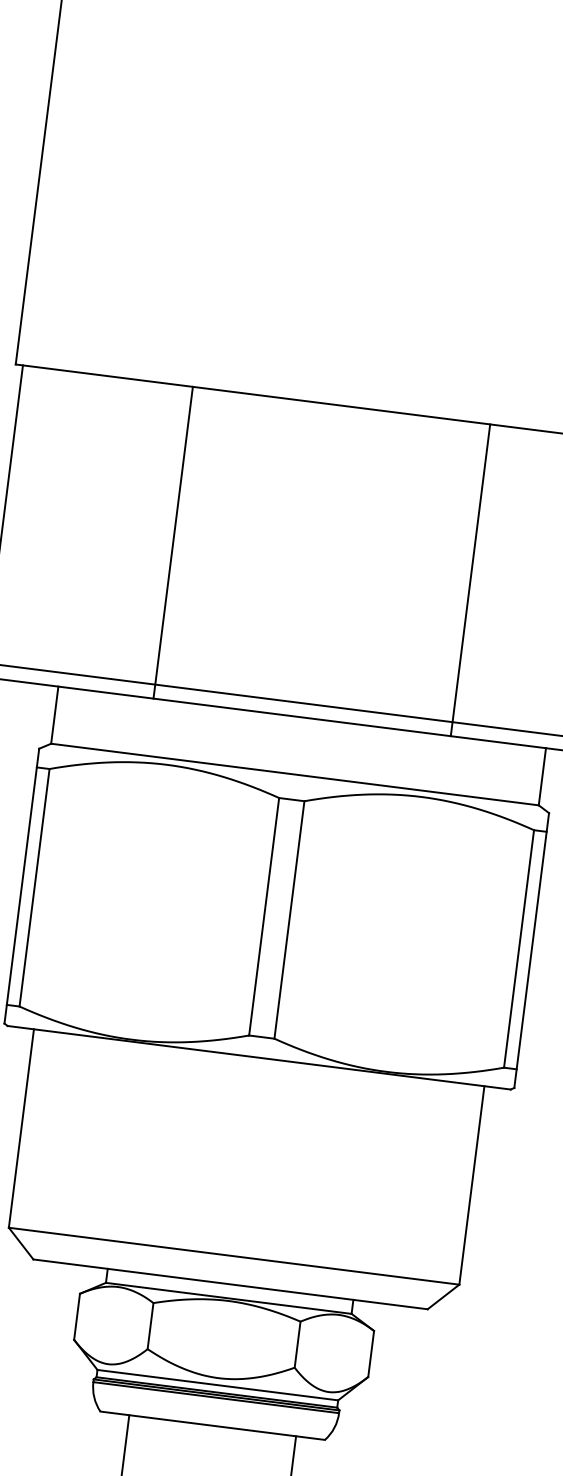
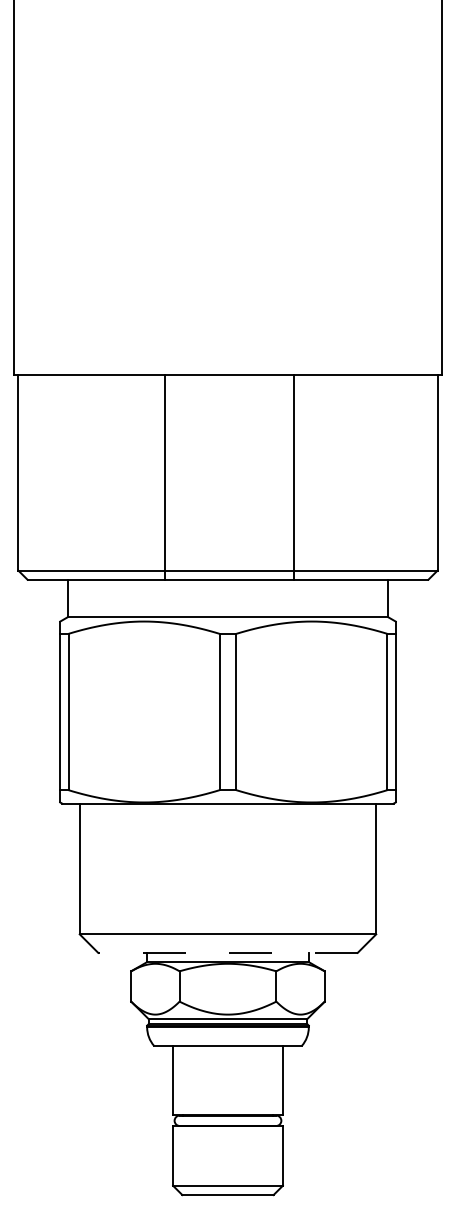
line: (173, 541) -> (165, 476), moved
line: (470, 579) -> (293, 476), moved
line: (231, 1283) -> (228, 952), solid -> dashed

